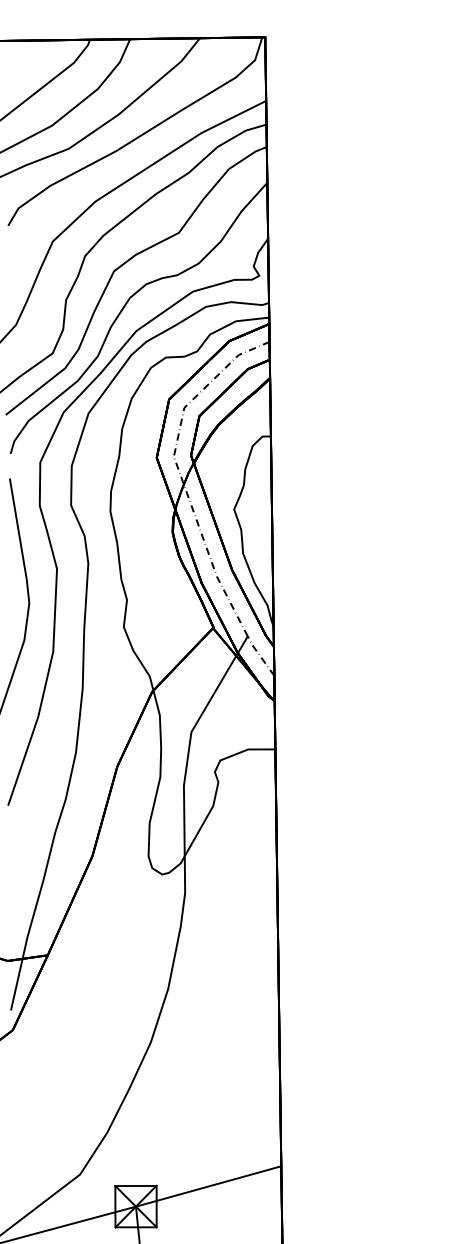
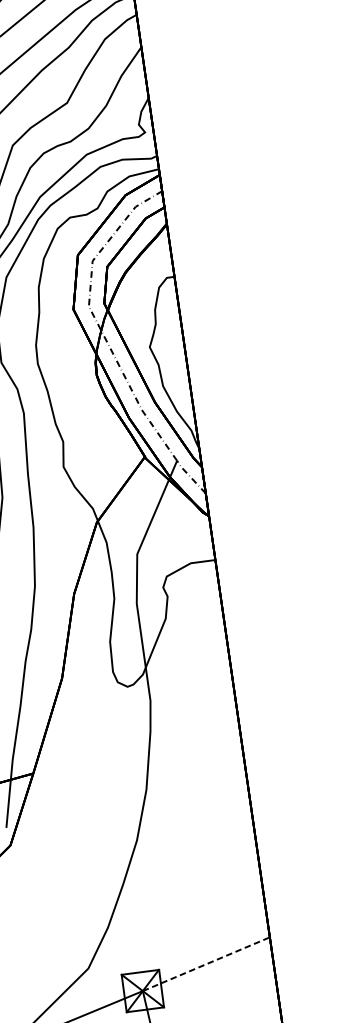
line: (209, 1186) -> (207, 964), solid -> dashed

